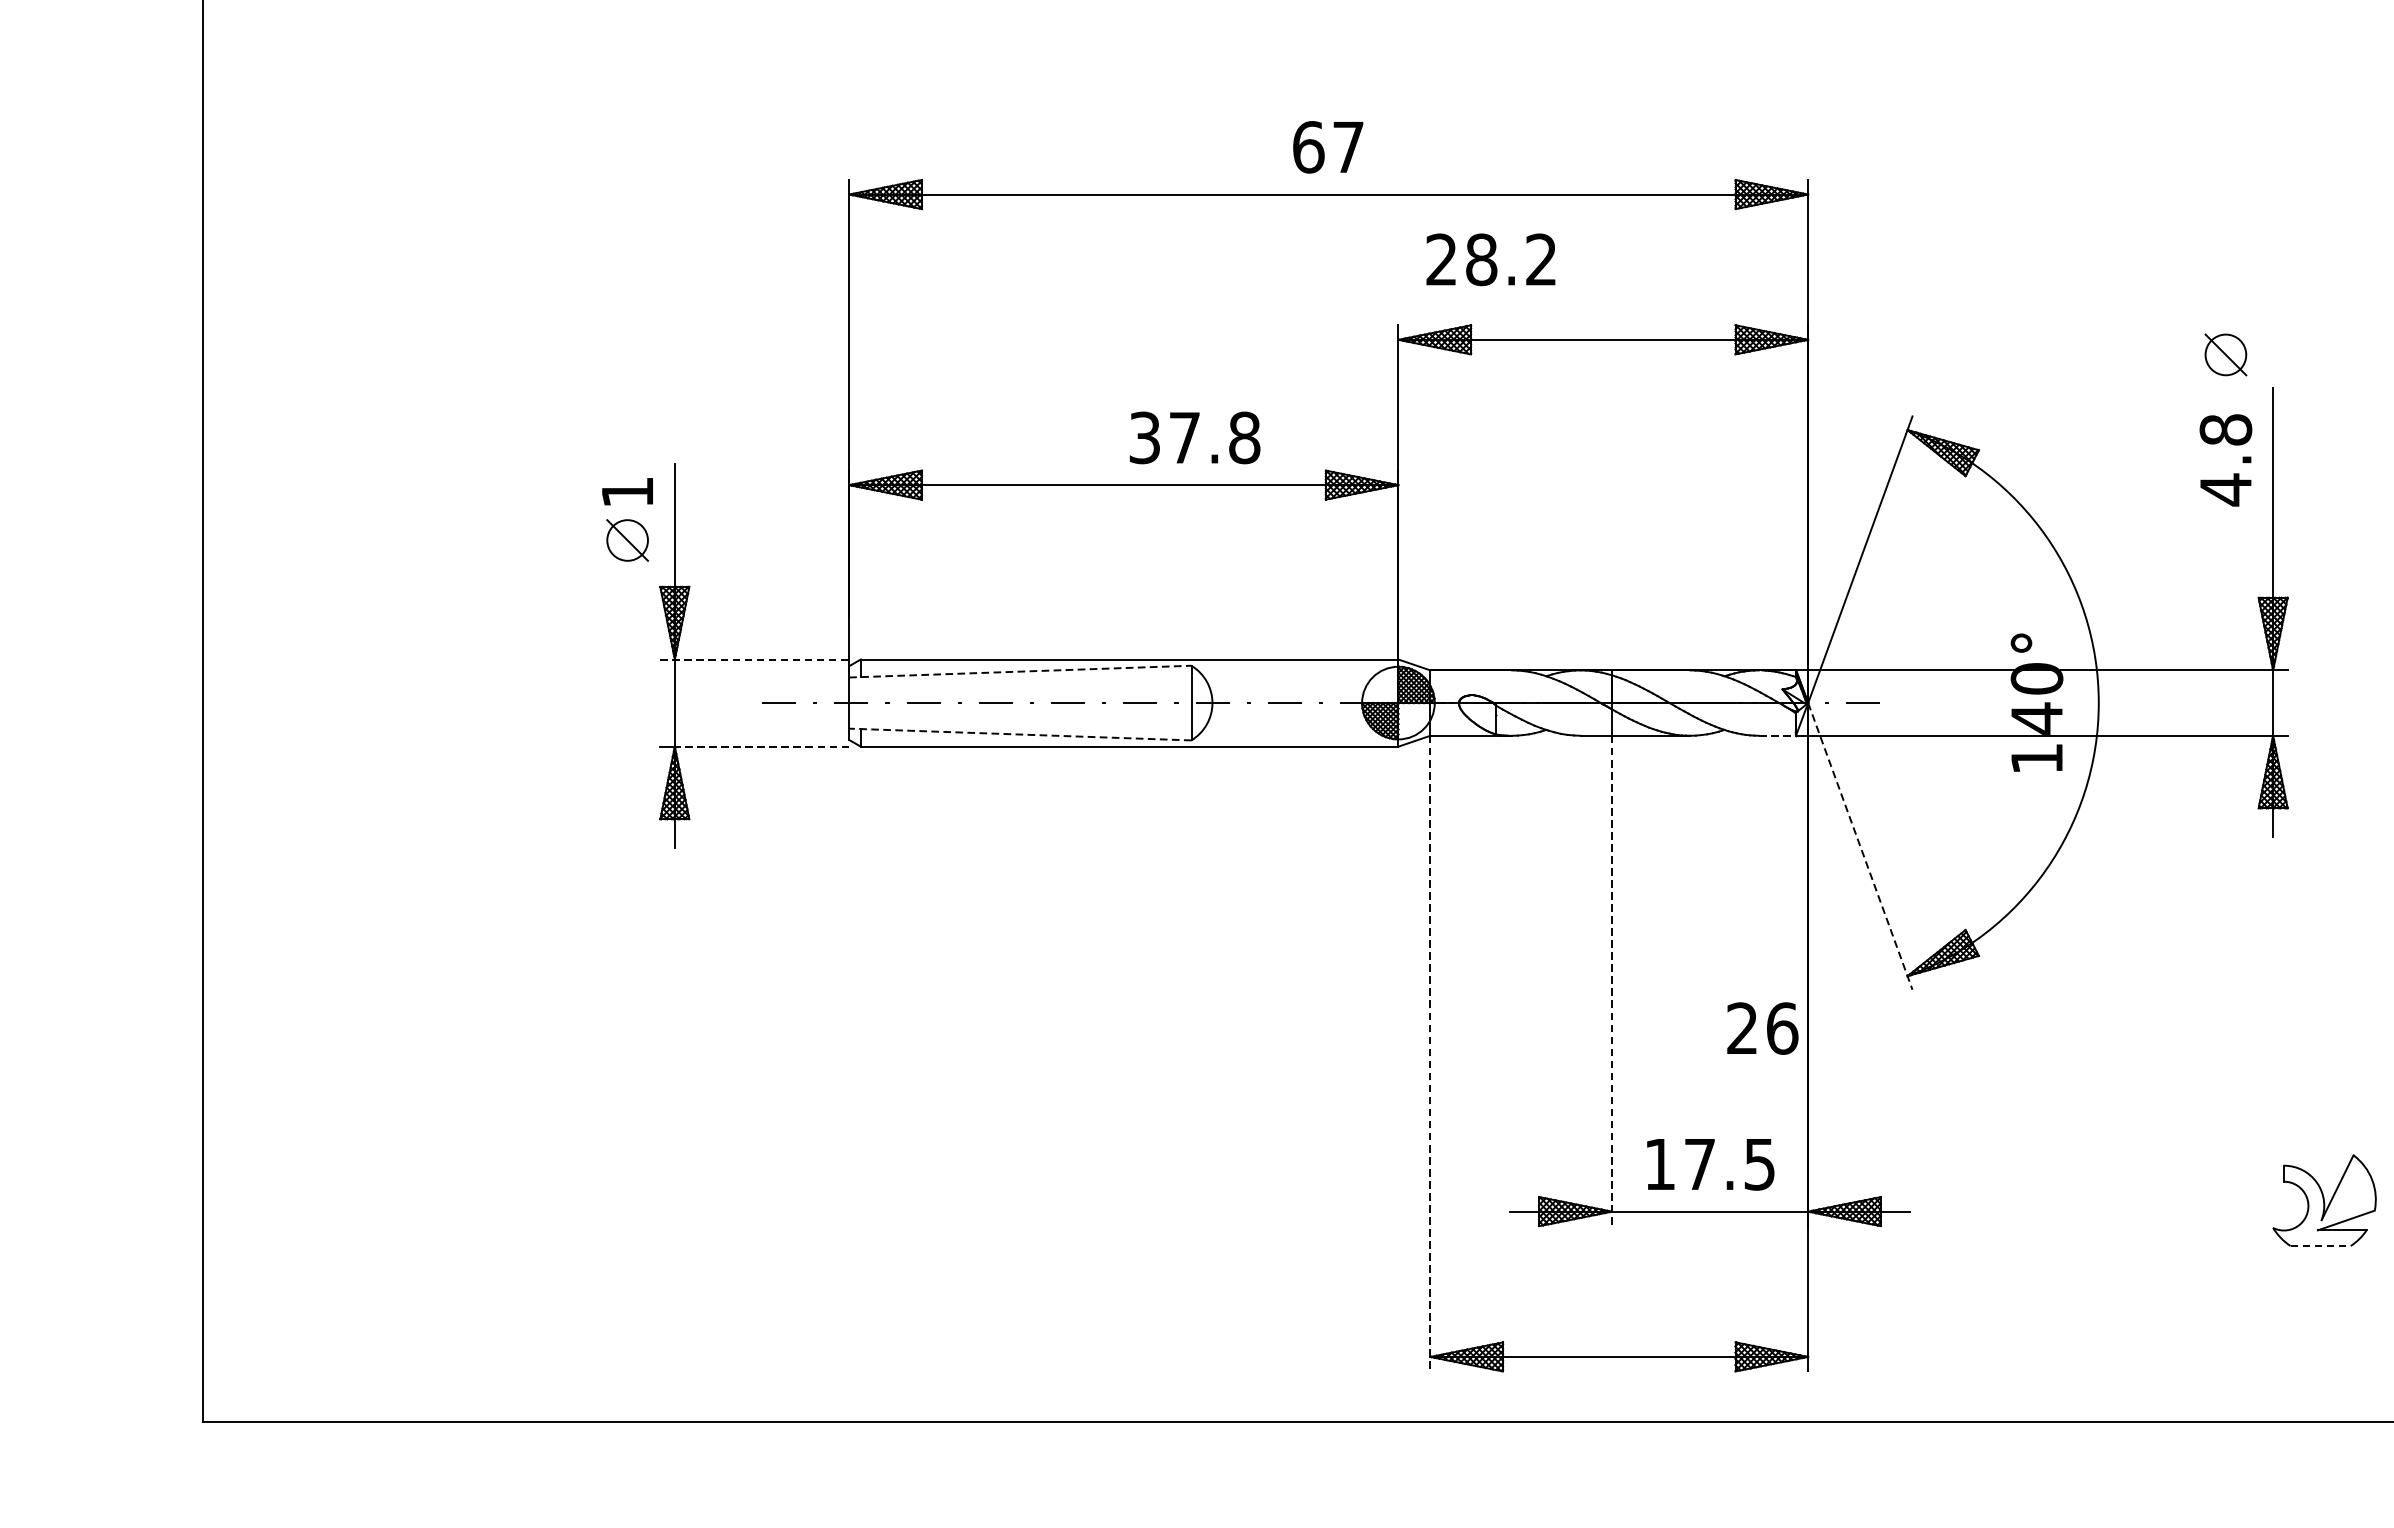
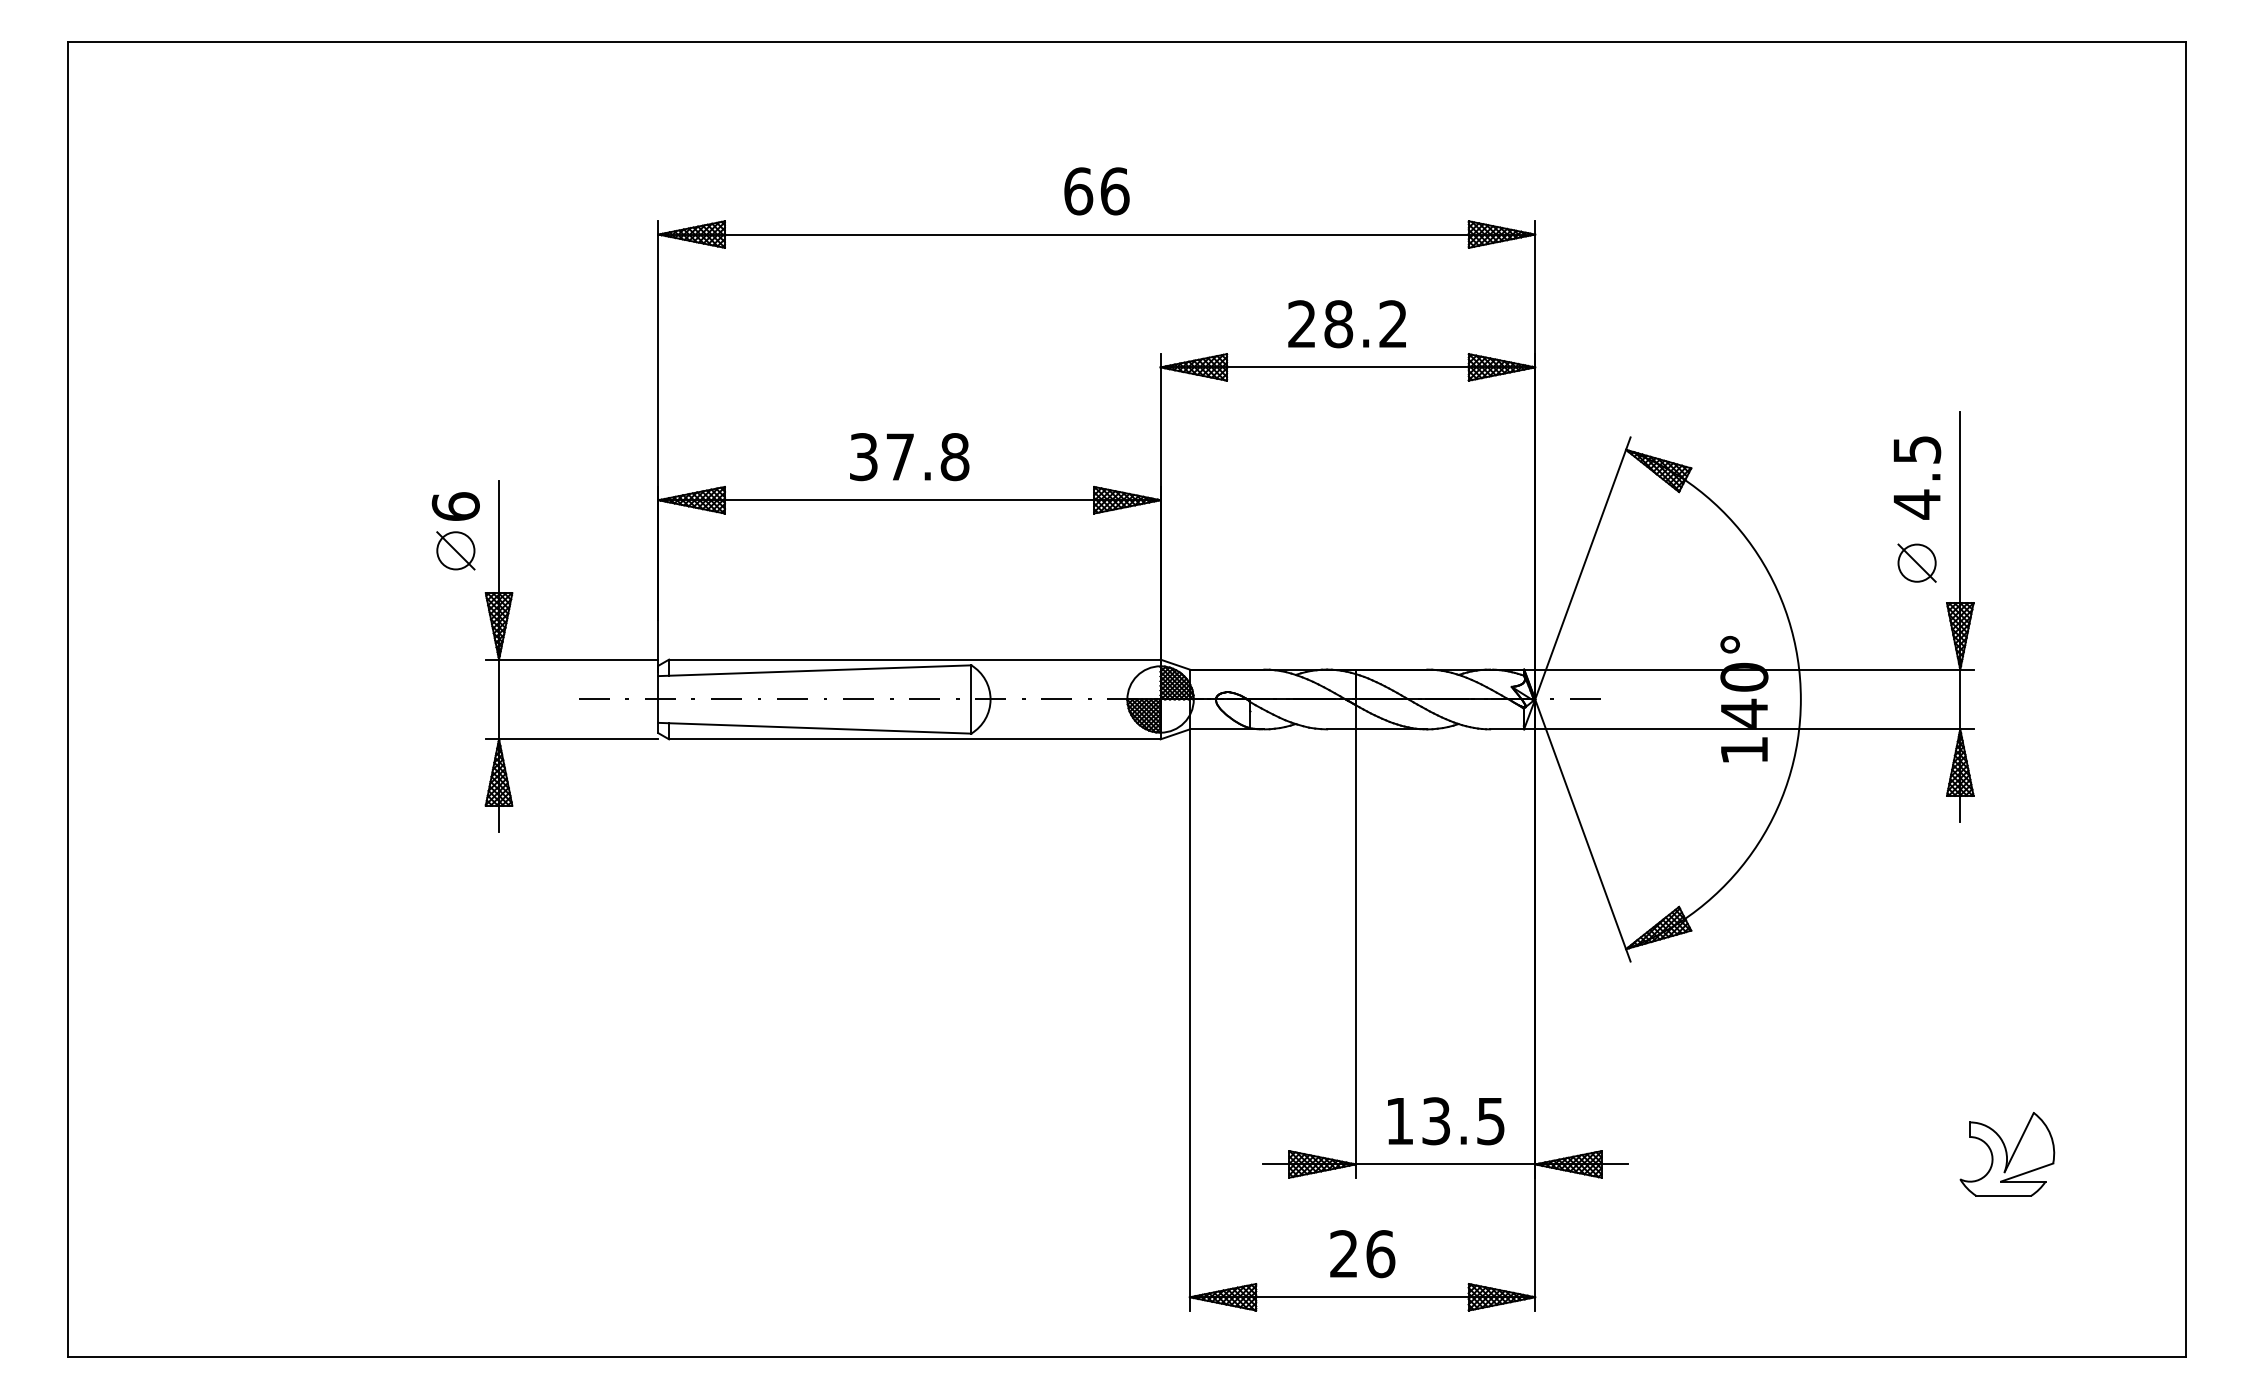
text: (1348, 147) -> (1114, 191), 67 -> 66
text: (1490, 260) -> (1346, 324), moved
part: (2225, 354) -> (1916, 562), moved
text: (2226, 429) -> (1917, 449), 4.8 -> 4.5
text: (1194, 438) -> (909, 457), moved
text: (627, 491) -> (455, 506), 1 -> 6
line: (755, 659) -> (572, 659), dashed -> solid
line: (1019, 671) -> (814, 670), dashed -> solid
line: (1019, 734) -> (814, 728), dashed -> solid
line: (1777, 735) -> (1507, 729), dashed -> solid
line: (761, 746) -> (578, 739), dashed -> solid
line: (1861, 847) -> (1583, 831), dashed -> solid
line: (1611, 982) -> (1355, 954), dashed -> solid
text: (1762, 1029) -> (1362, 1254), moved
line: (1430, 1053) -> (1189, 1019), dashed -> solid
text: (1699, 1164) -> (1435, 1121), 17.5 -> 13.5
line: (2321, 1245) -> (2004, 1195), dashed -> solid

